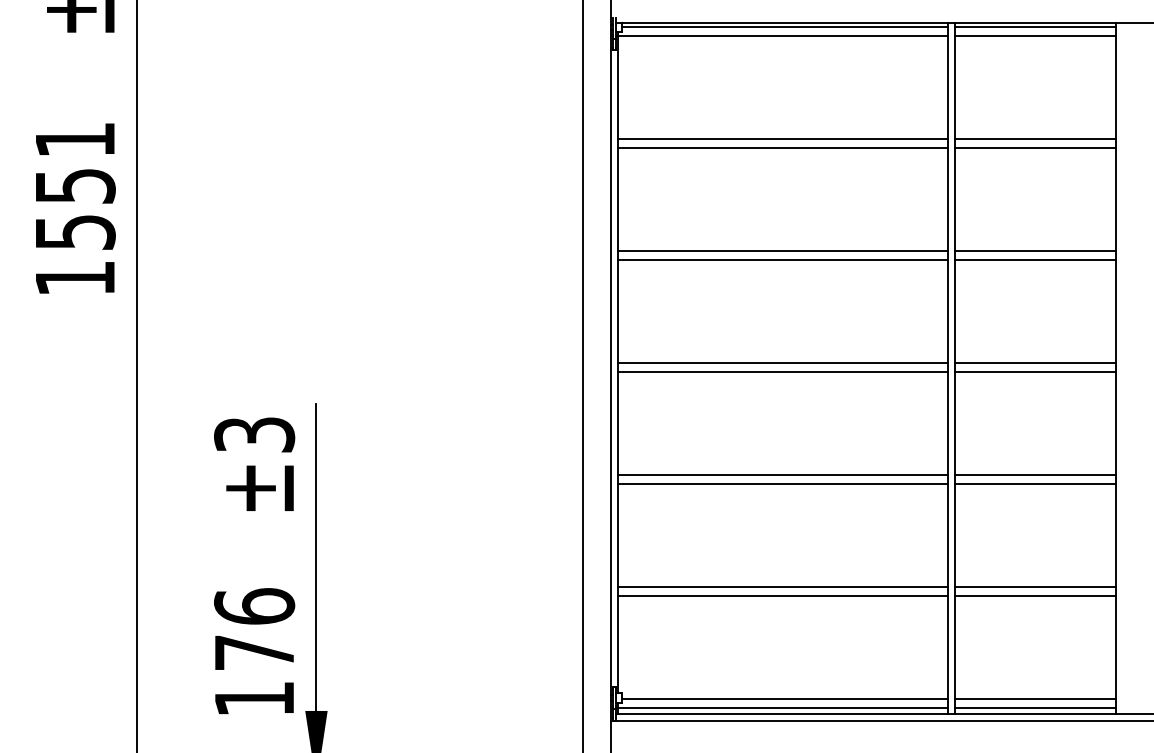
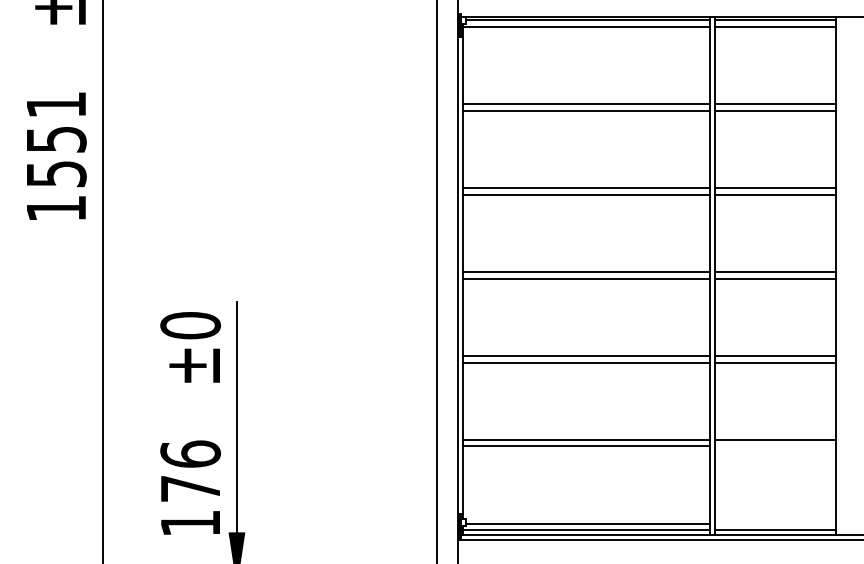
text: (254, 434) -> (190, 325), ±3 -> ±0
line: (1035, 596) -> (775, 446), removed
line: (1035, 699) -> (775, 523), removed

